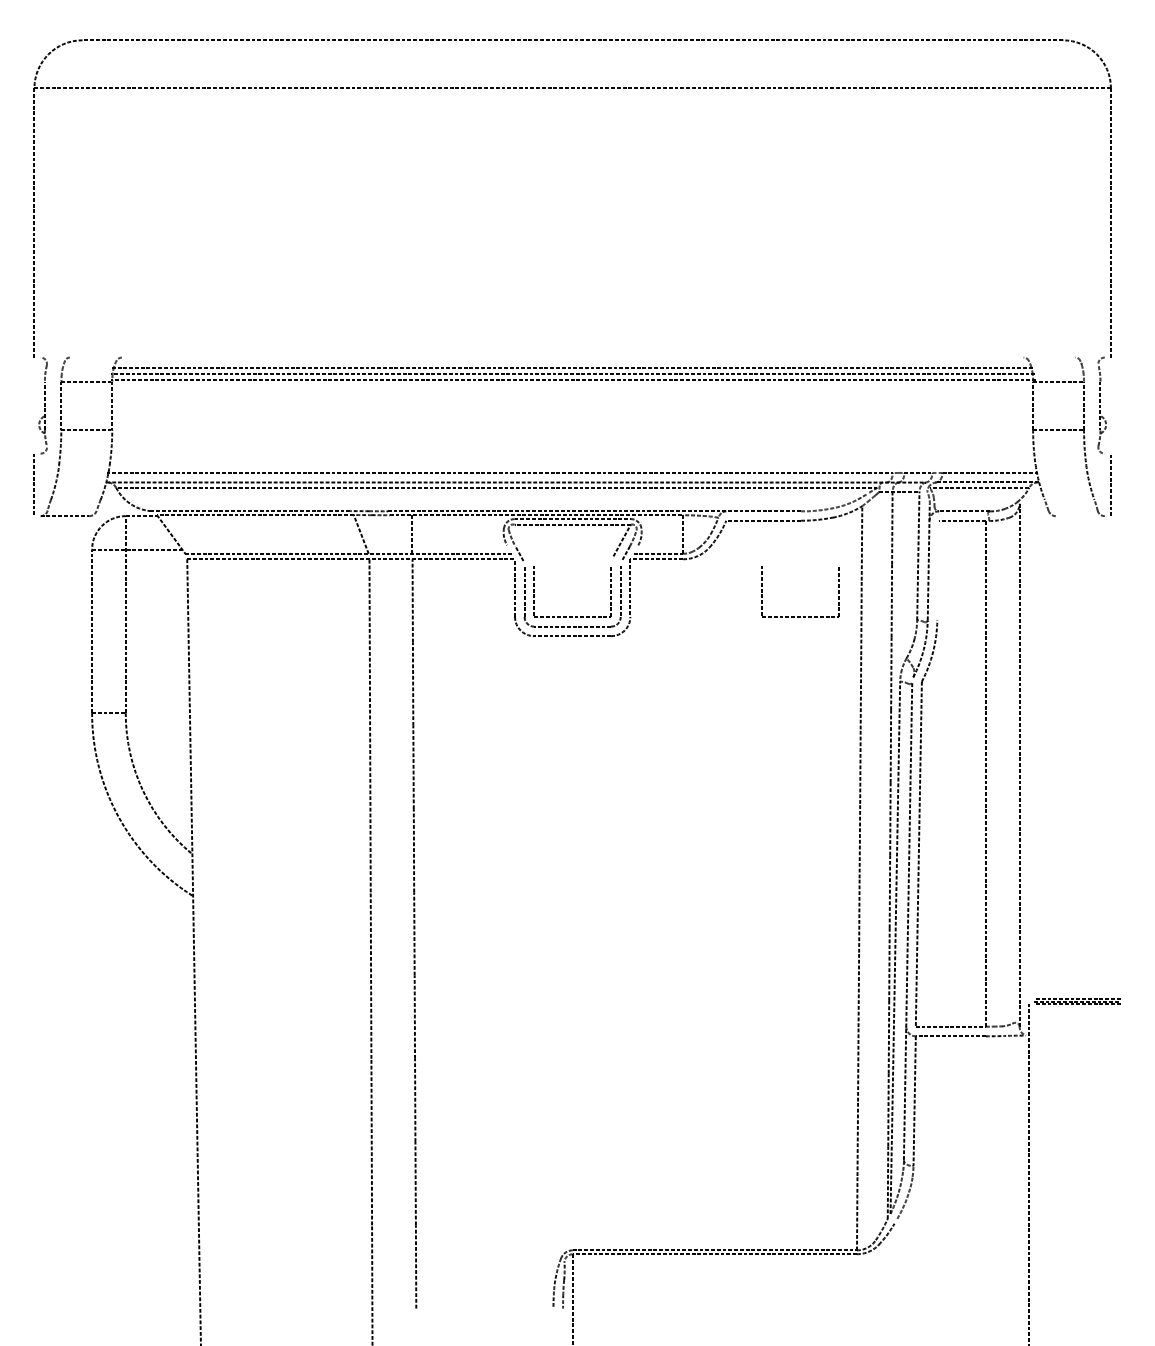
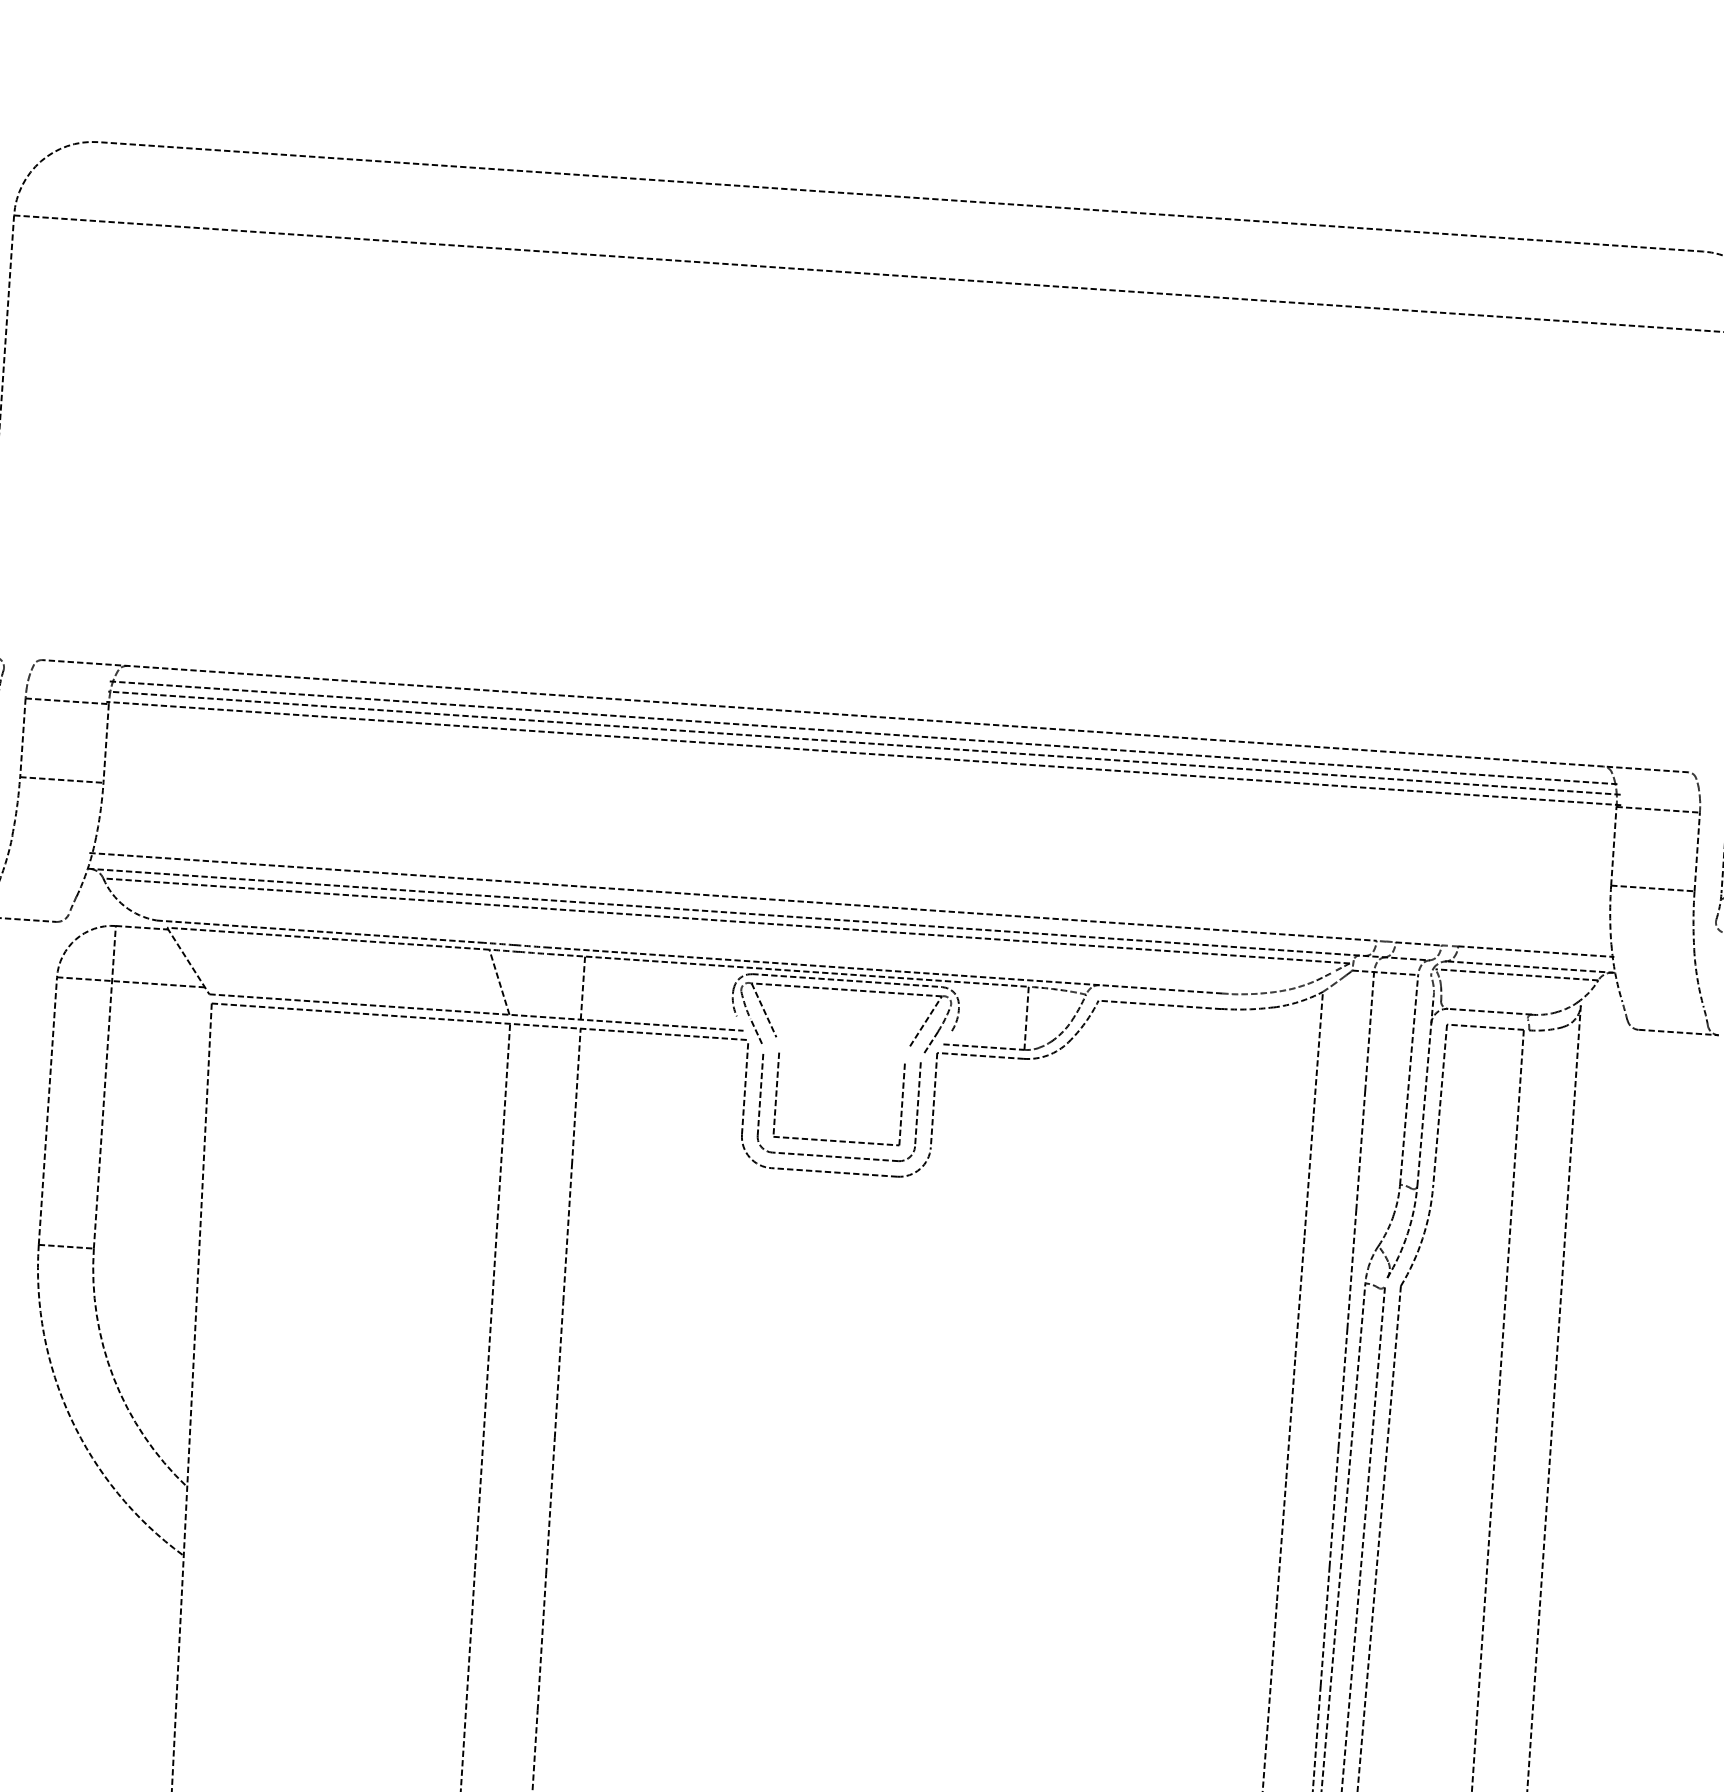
line: (572, 357) -> (865, 716), added
line: (1080, 516) -> (1679, 1033), added
line: (522, 540) -> (762, 1010), added
line: (938, 570) -> (1440, 1105), added
part: (800, 616) -> (1209, 1165), removed

